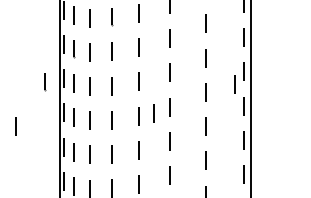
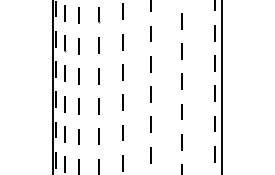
line: (45, 82) -> (40, 72), removed
line: (234, 84) -> (207, 74), removed
line: (154, 112) -> (136, 99), removed
line: (15, 127) -> (13, 112), removed

